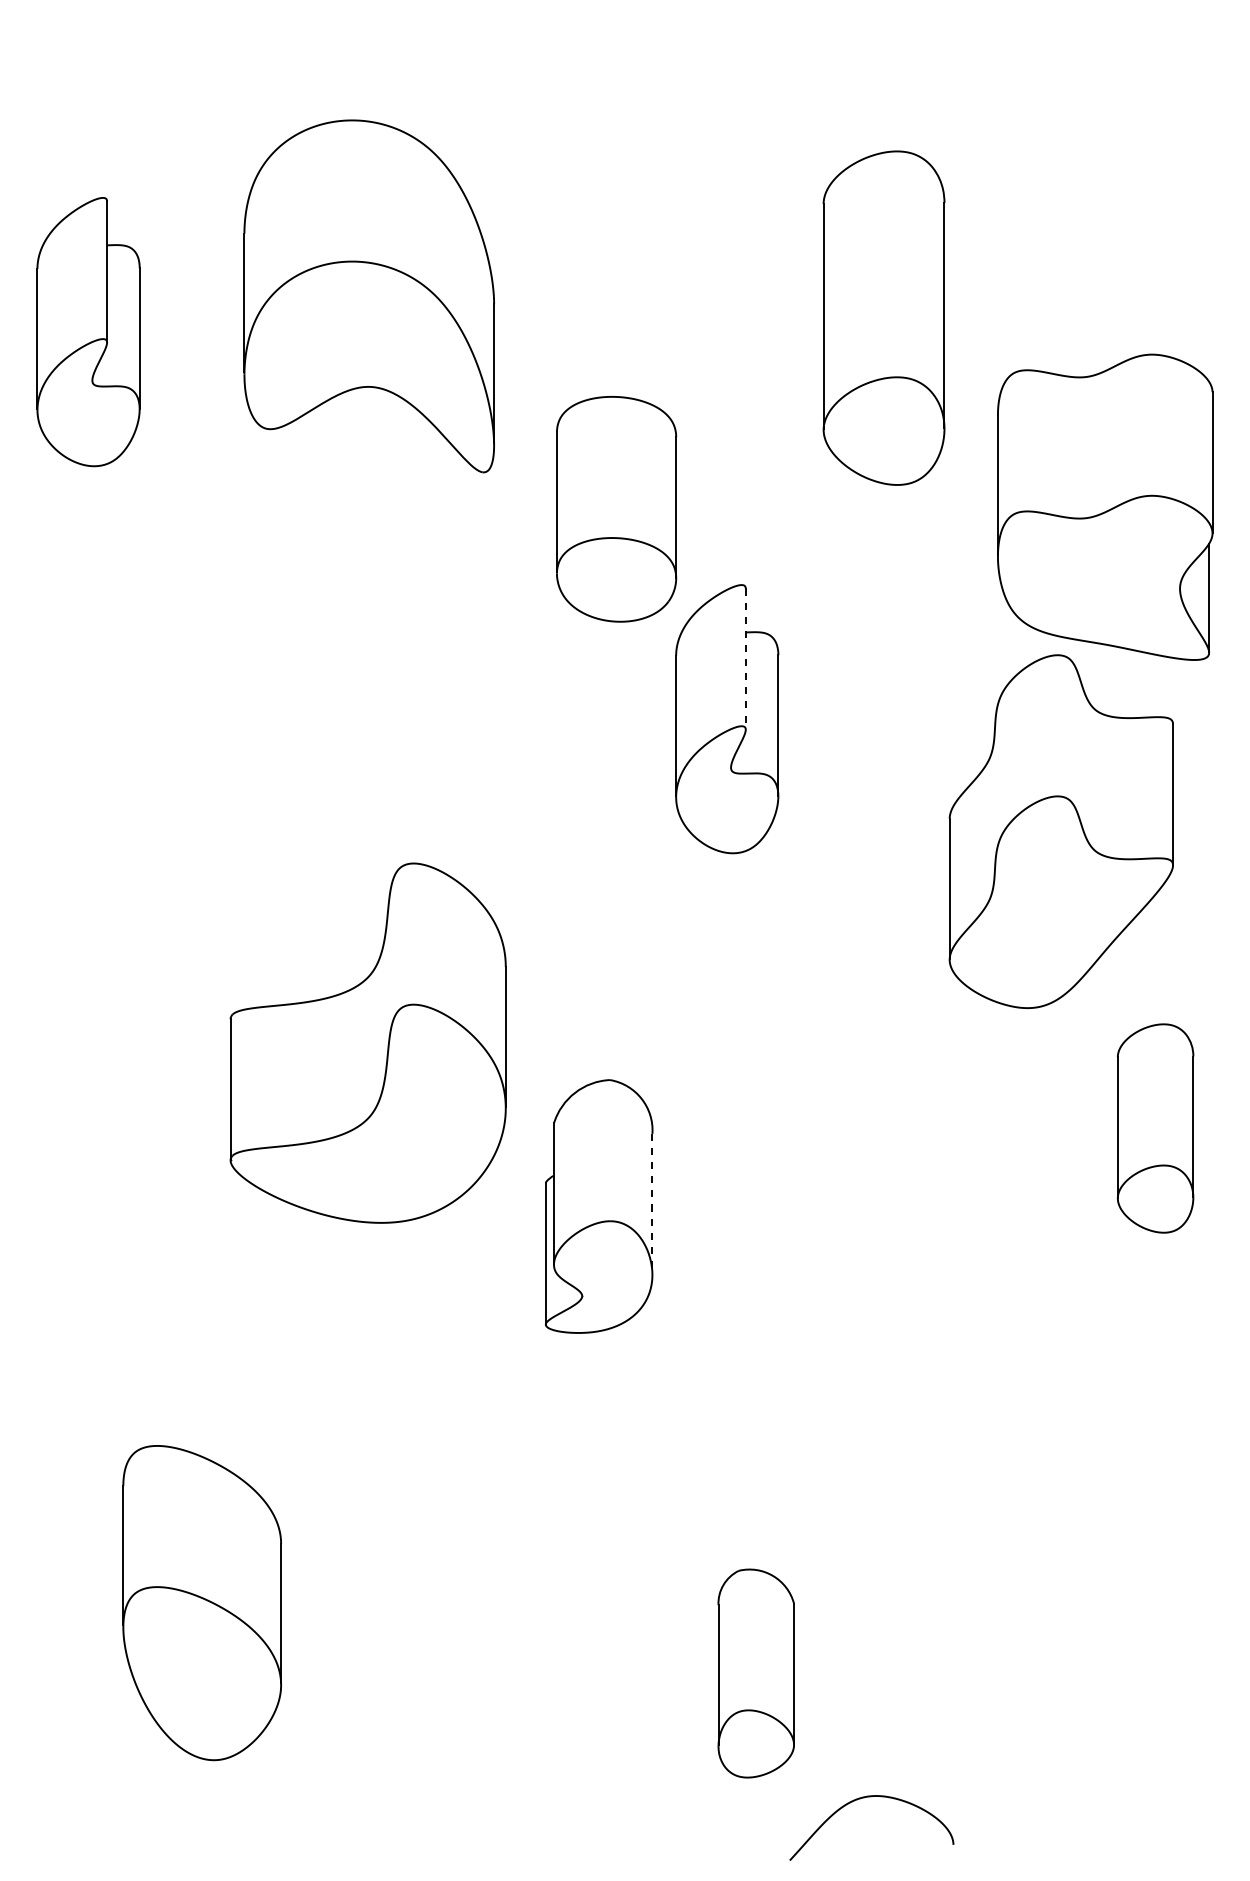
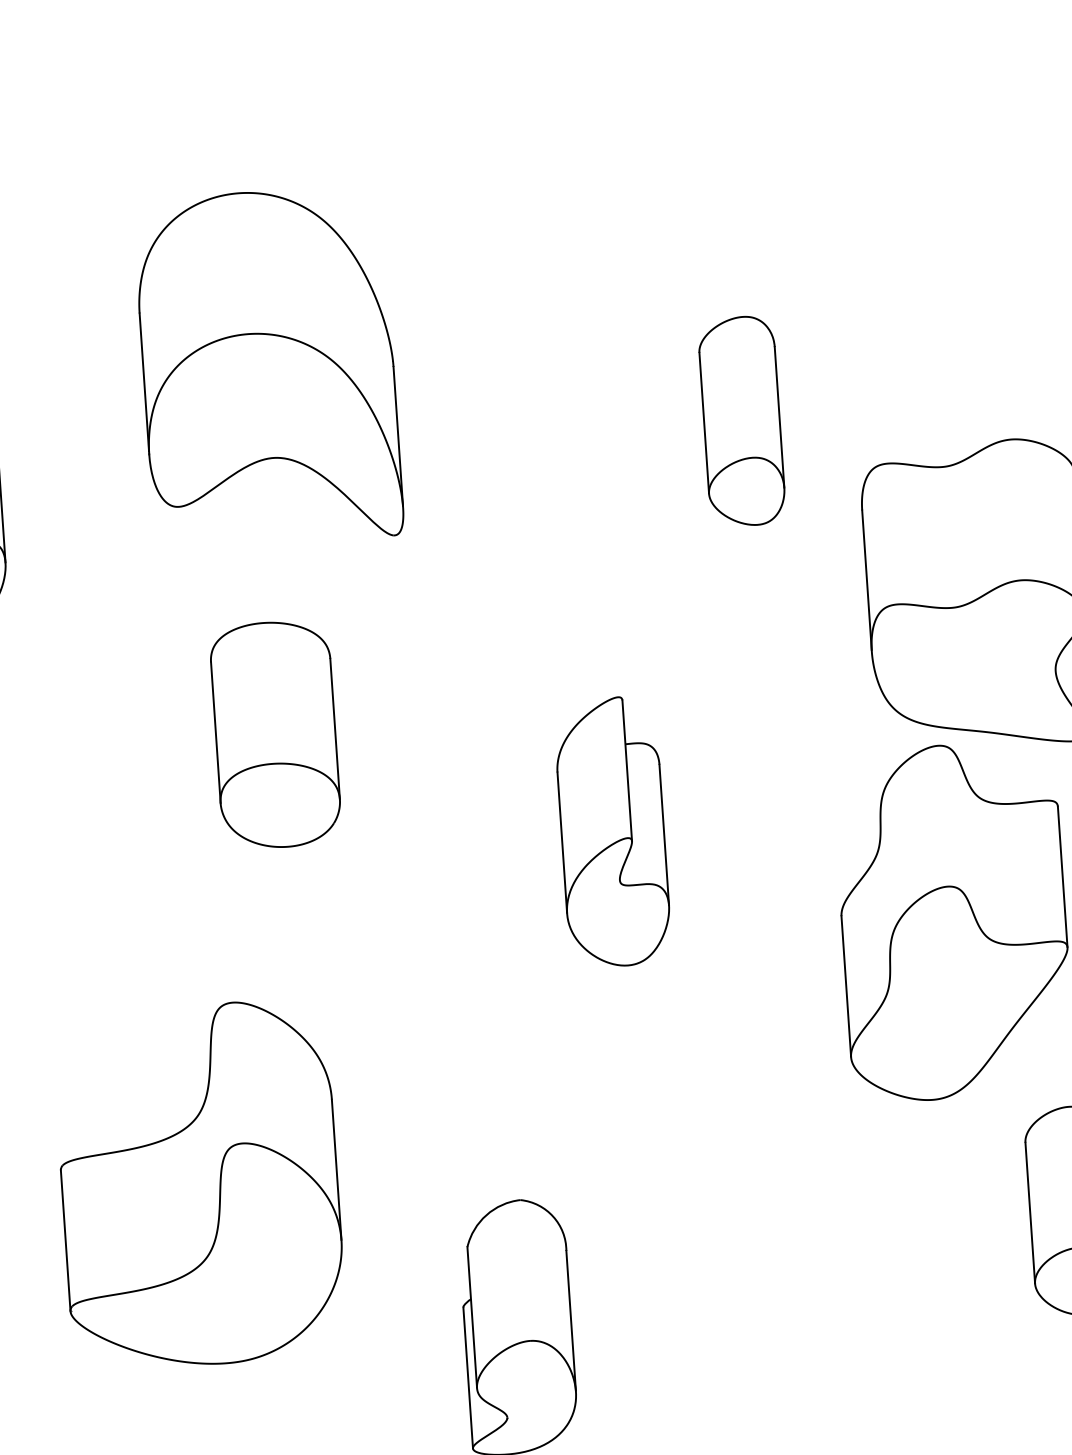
part: (368, 296) -> (267, 367), moved
part: (883, 318) -> (741, 421), size x0.62
part: (616, 509) -> (275, 735), moved
line: (745, 658) -> (626, 770), dashed -> solid
part: (367, 1042) -> (199, 1184), moved
line: (652, 1204) -> (571, 1321), dashed -> solid

